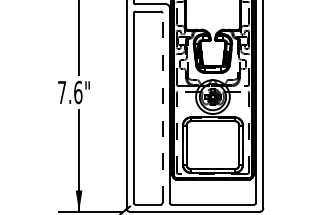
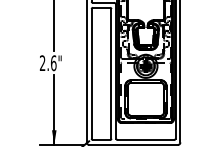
text: (61, 91) -> (42, 62), 7.6" -> 2.6"
line: (162, 107) -> (111, 73), dashed -> solid

